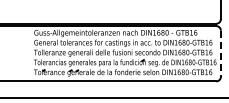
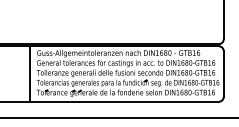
line: (27, 53) -> (30, 73), added
line: (220, 54) -> (223, 74), dashed -> solid

